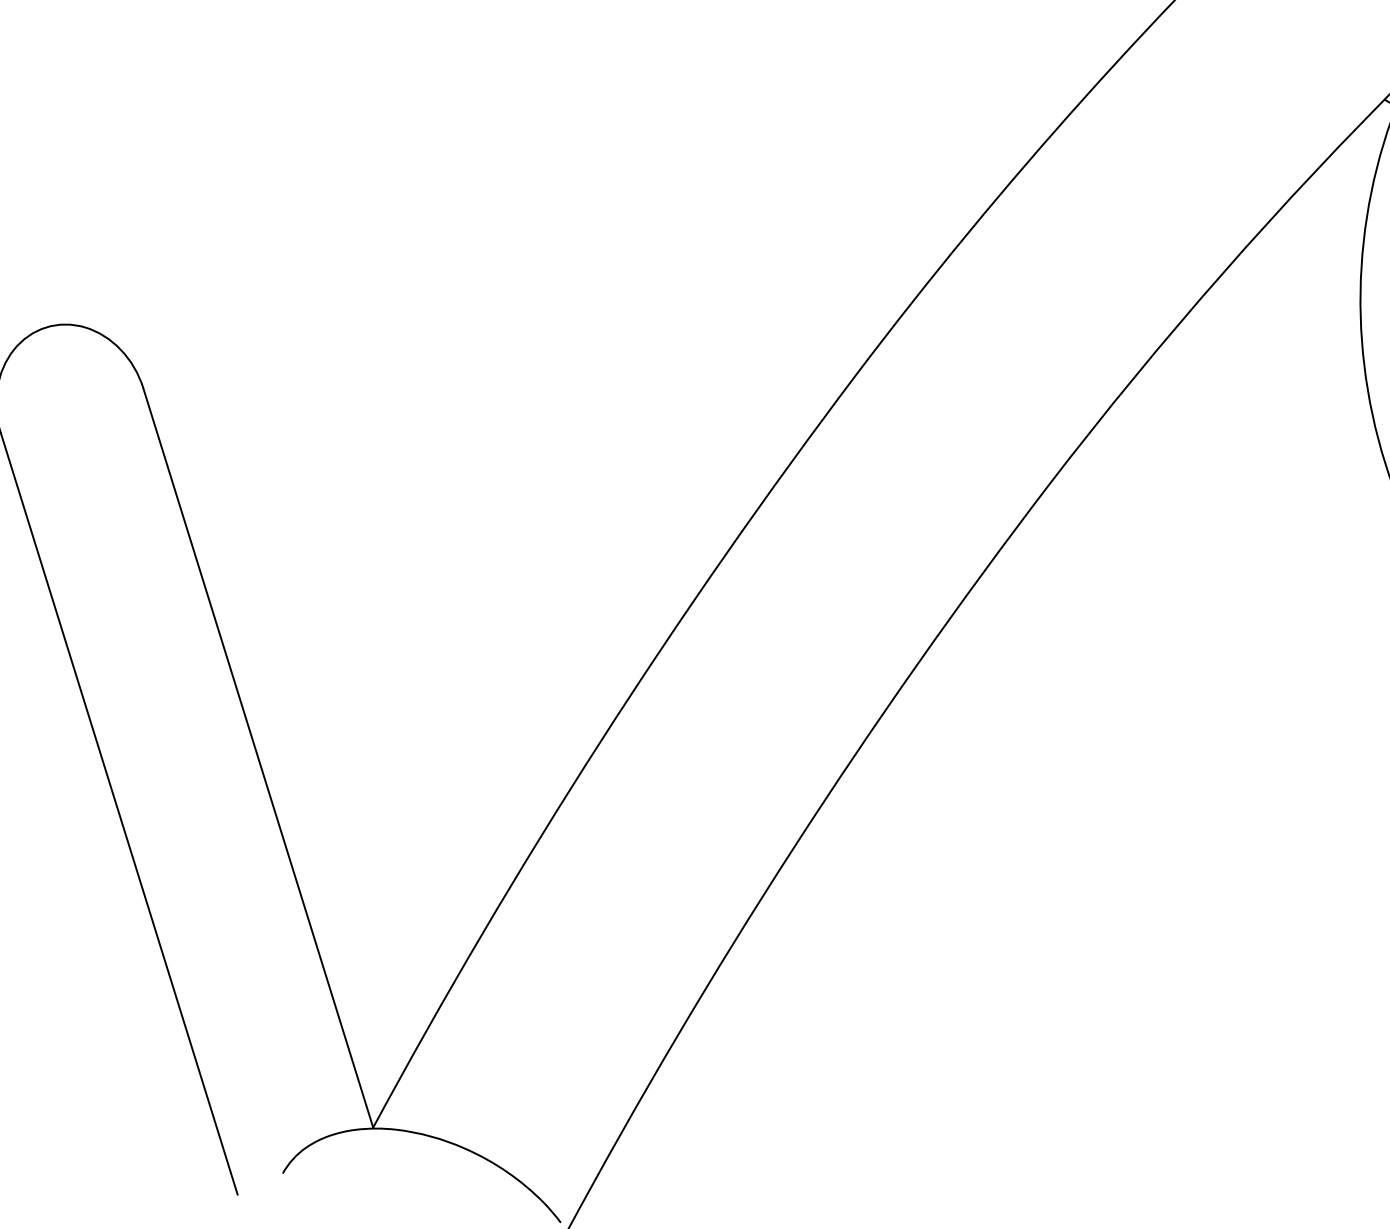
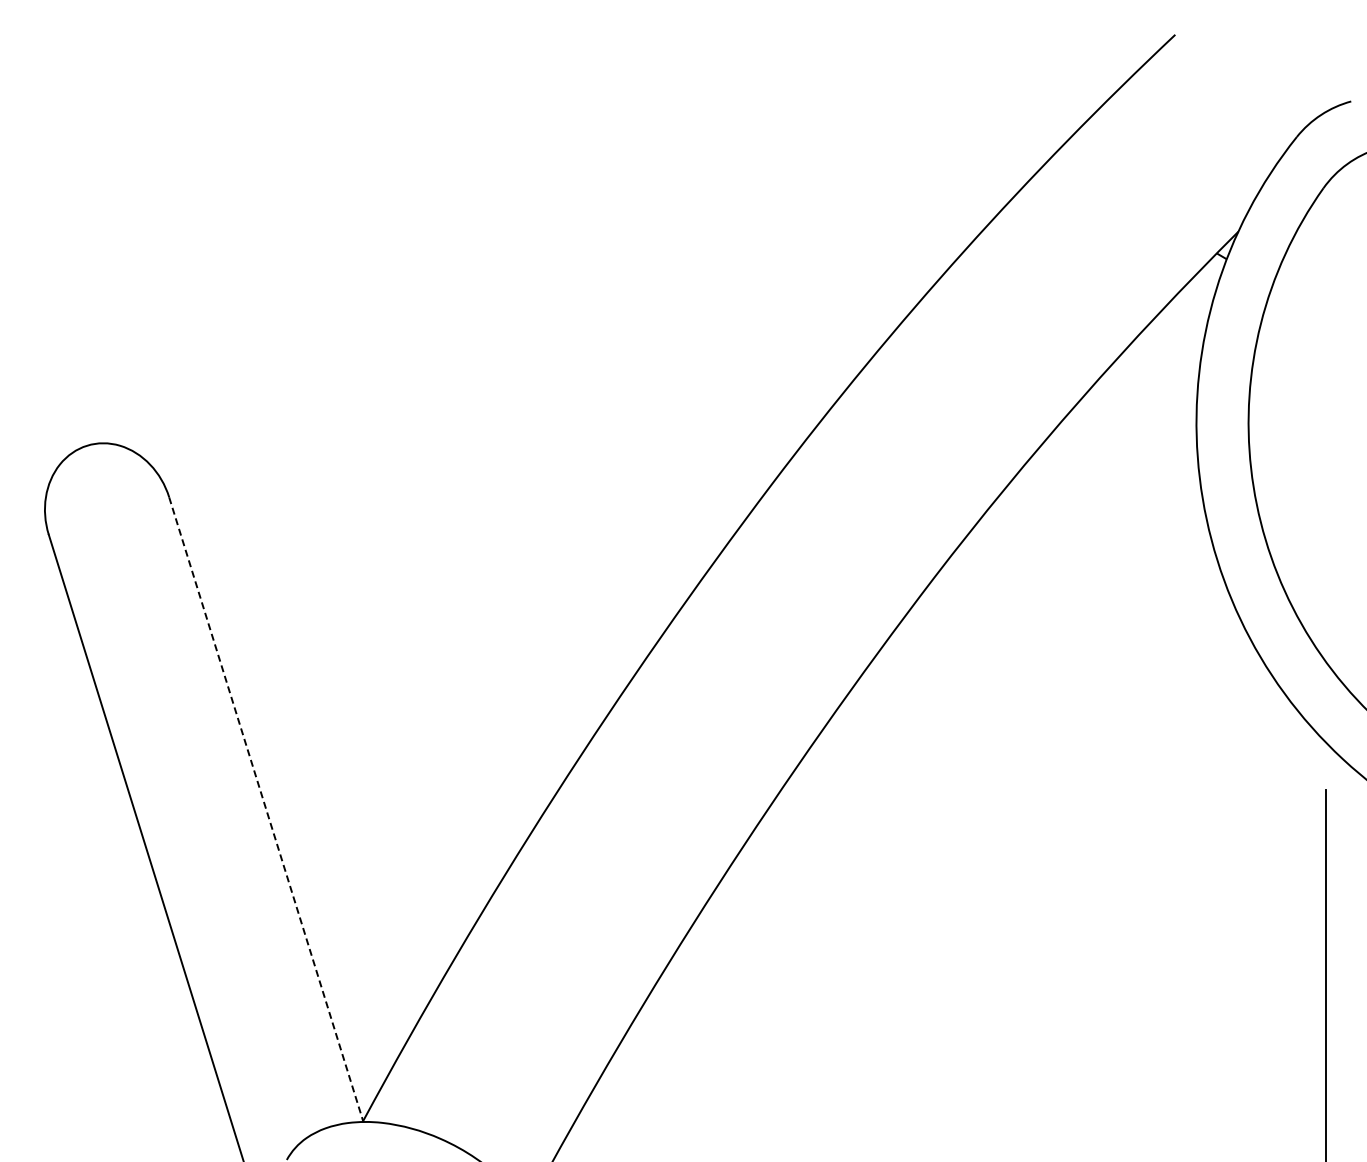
line: (258, 758) -> (266, 809), solid -> dashed

